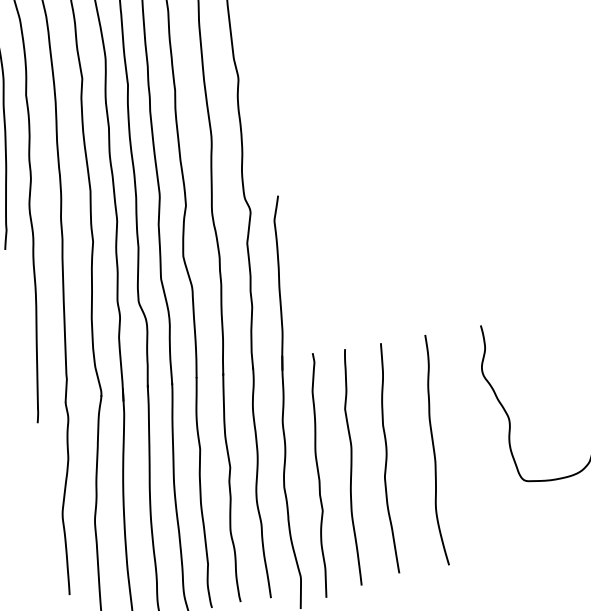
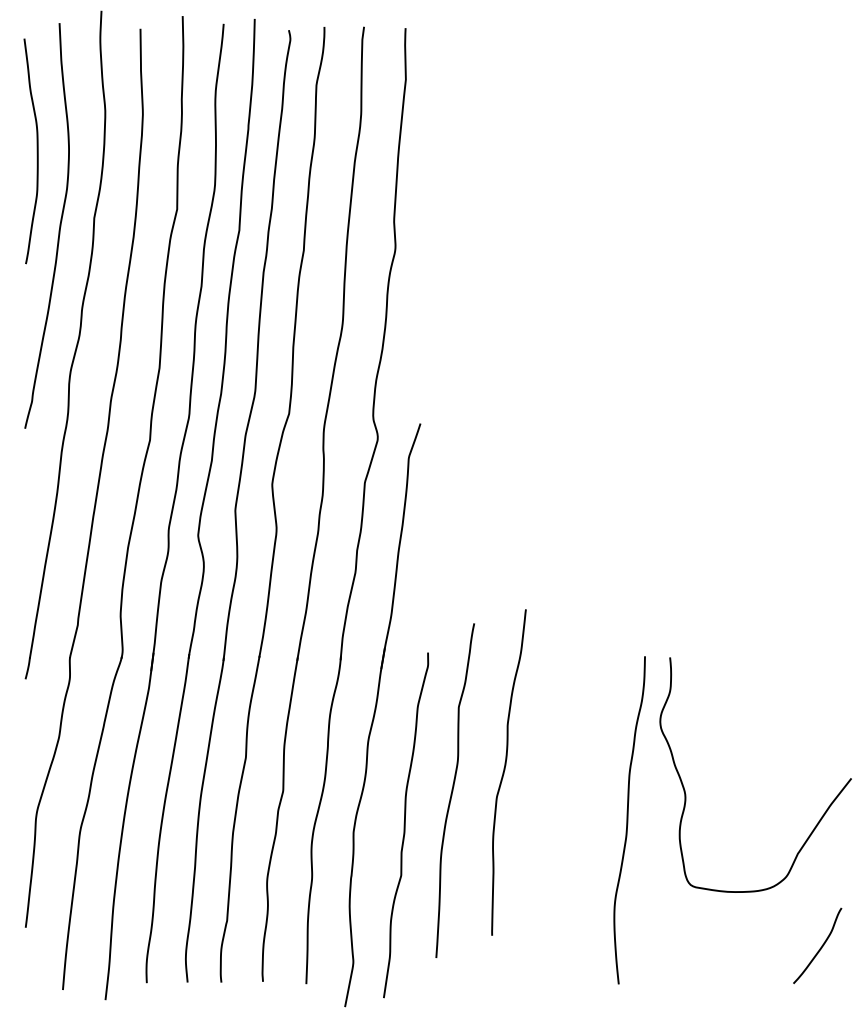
curve: (434, 450) -> (628, 820), moved
curve: (387, 457) -> (505, 770), moved
curve: (352, 467) -> (453, 790), moved

